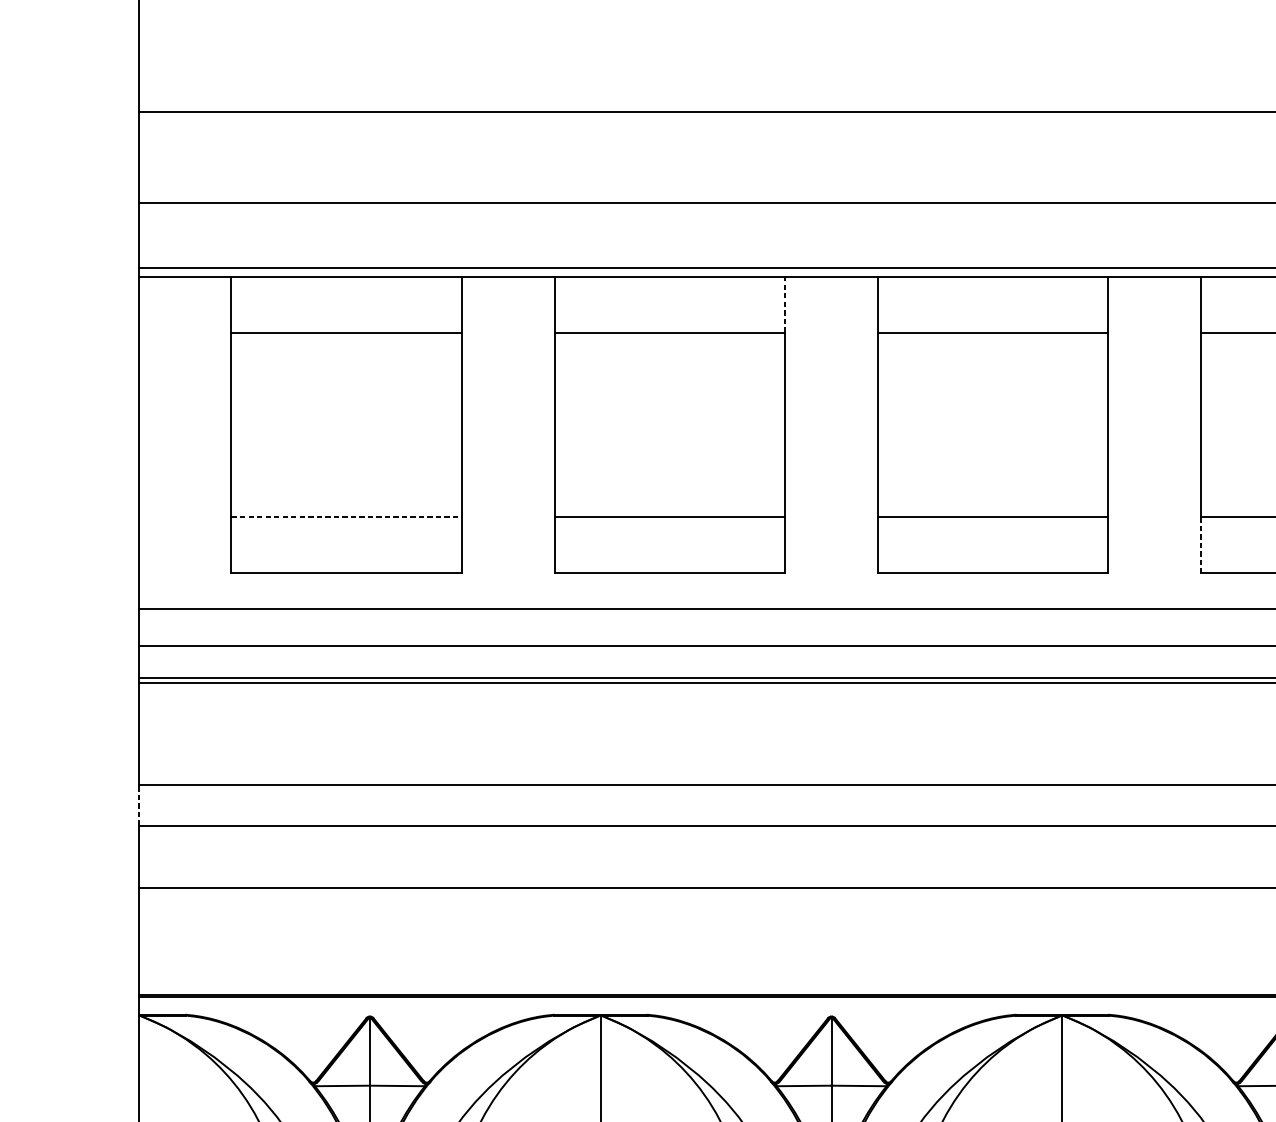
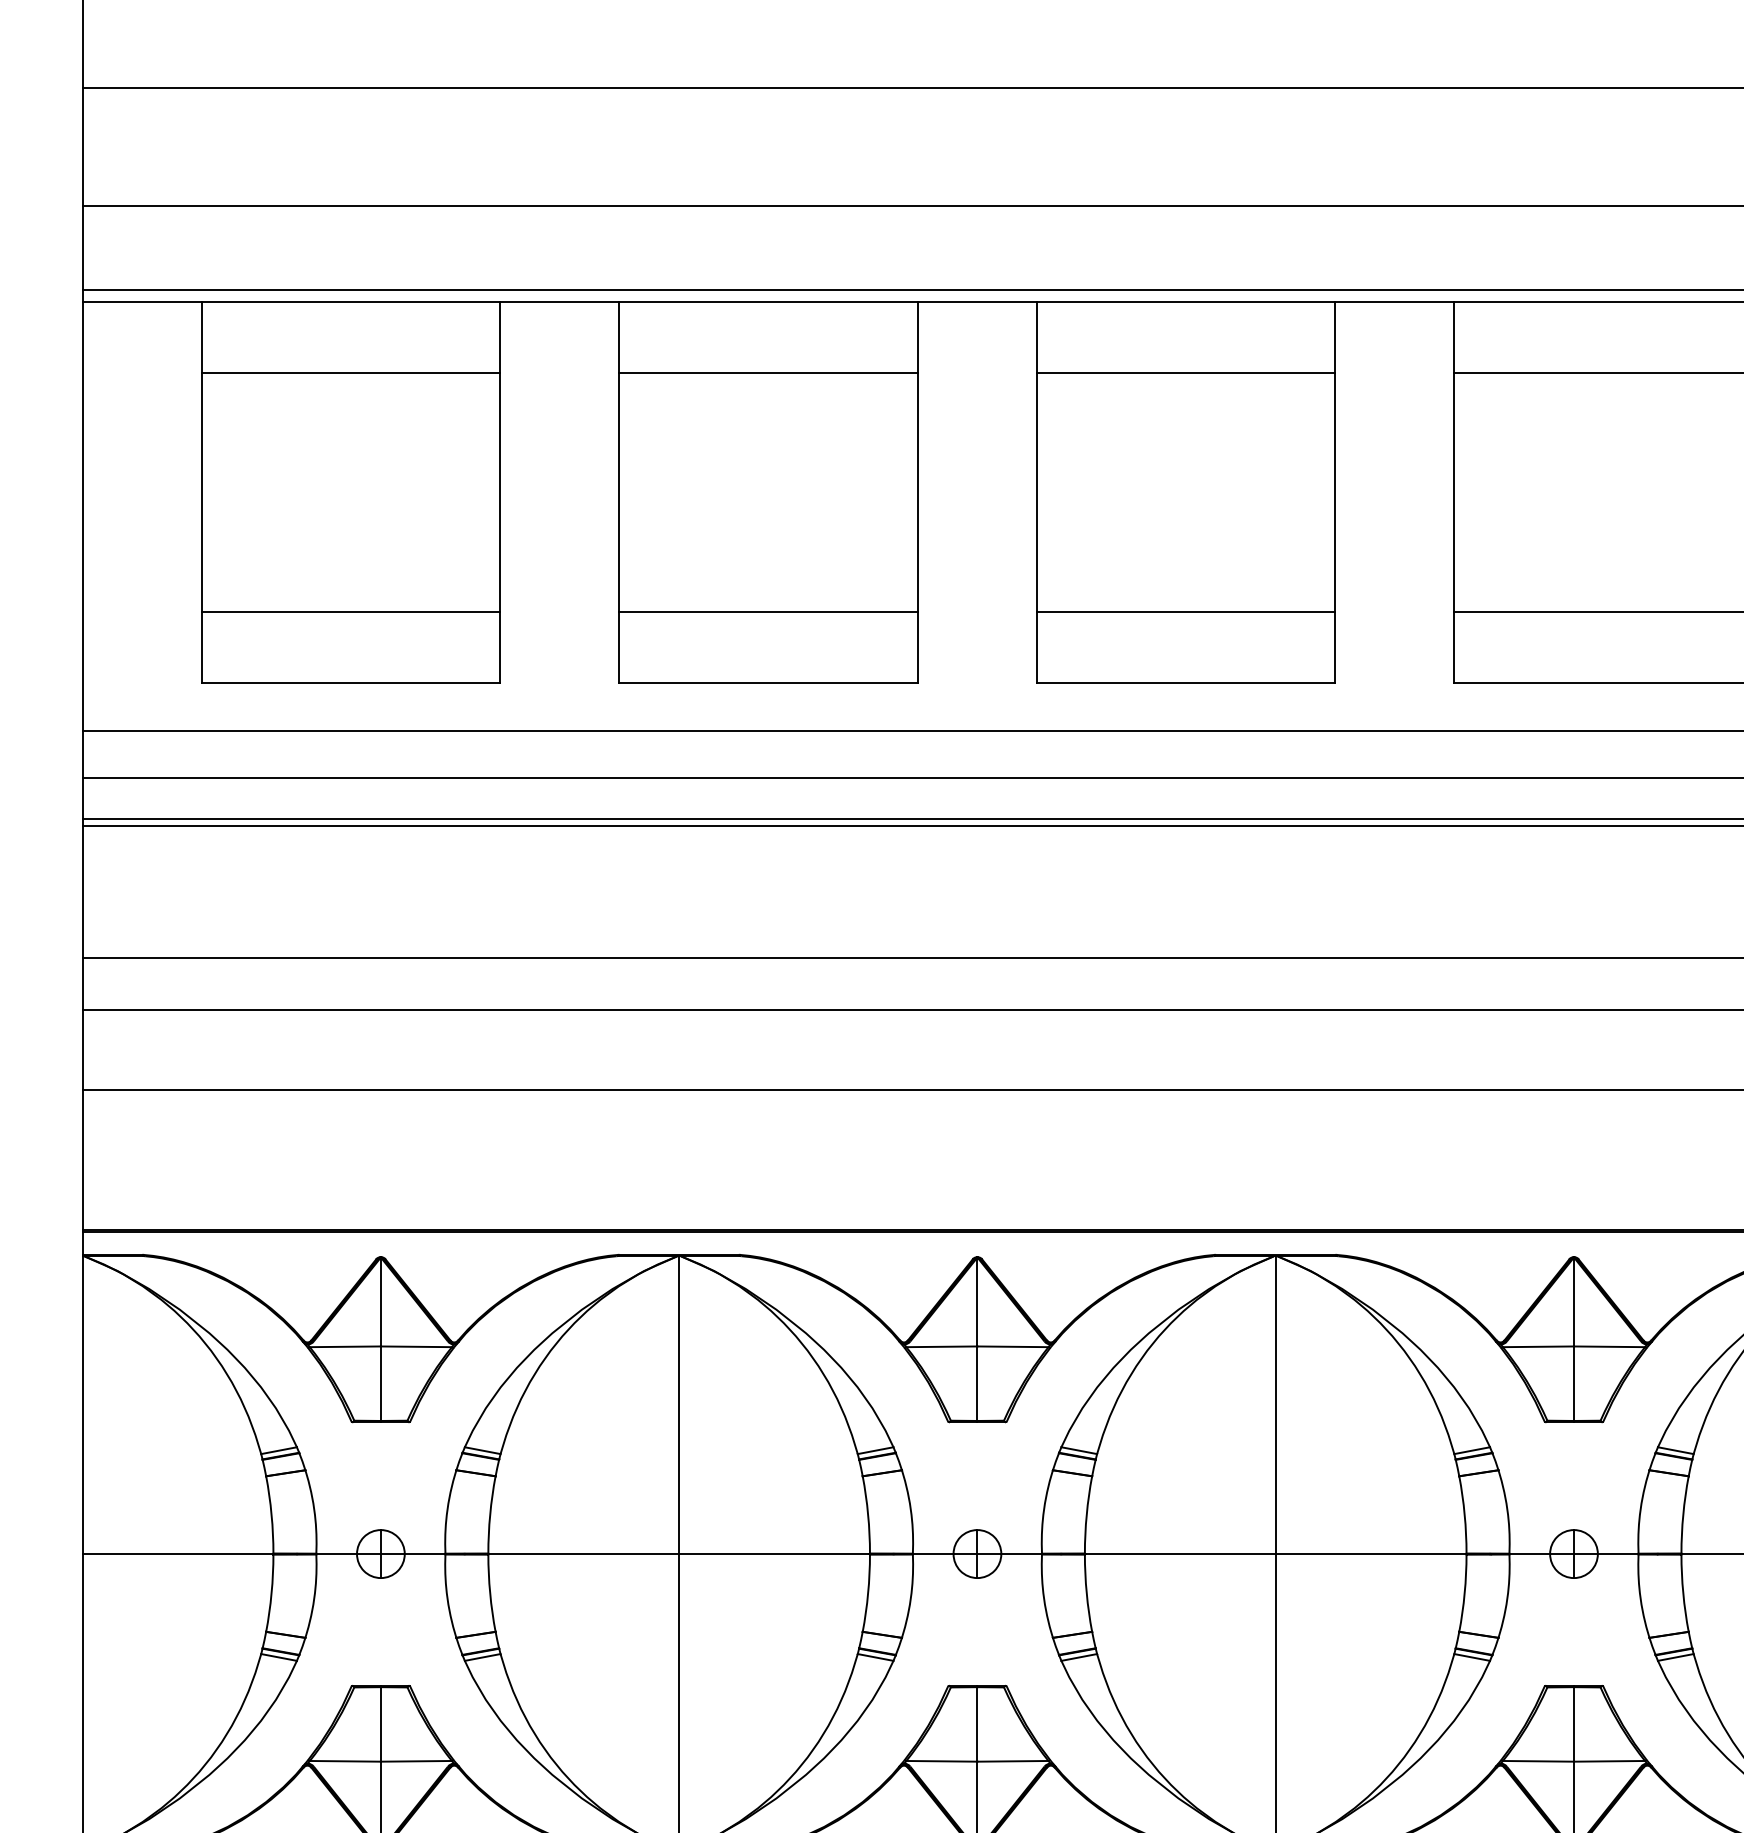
line: (785, 304) -> (917, 337), dashed -> solid
line: (347, 516) -> (351, 611), dashed -> solid
line: (1200, 544) -> (1454, 647), dashed -> solid
line: (139, 804) -> (82, 983), dashed -> solid

